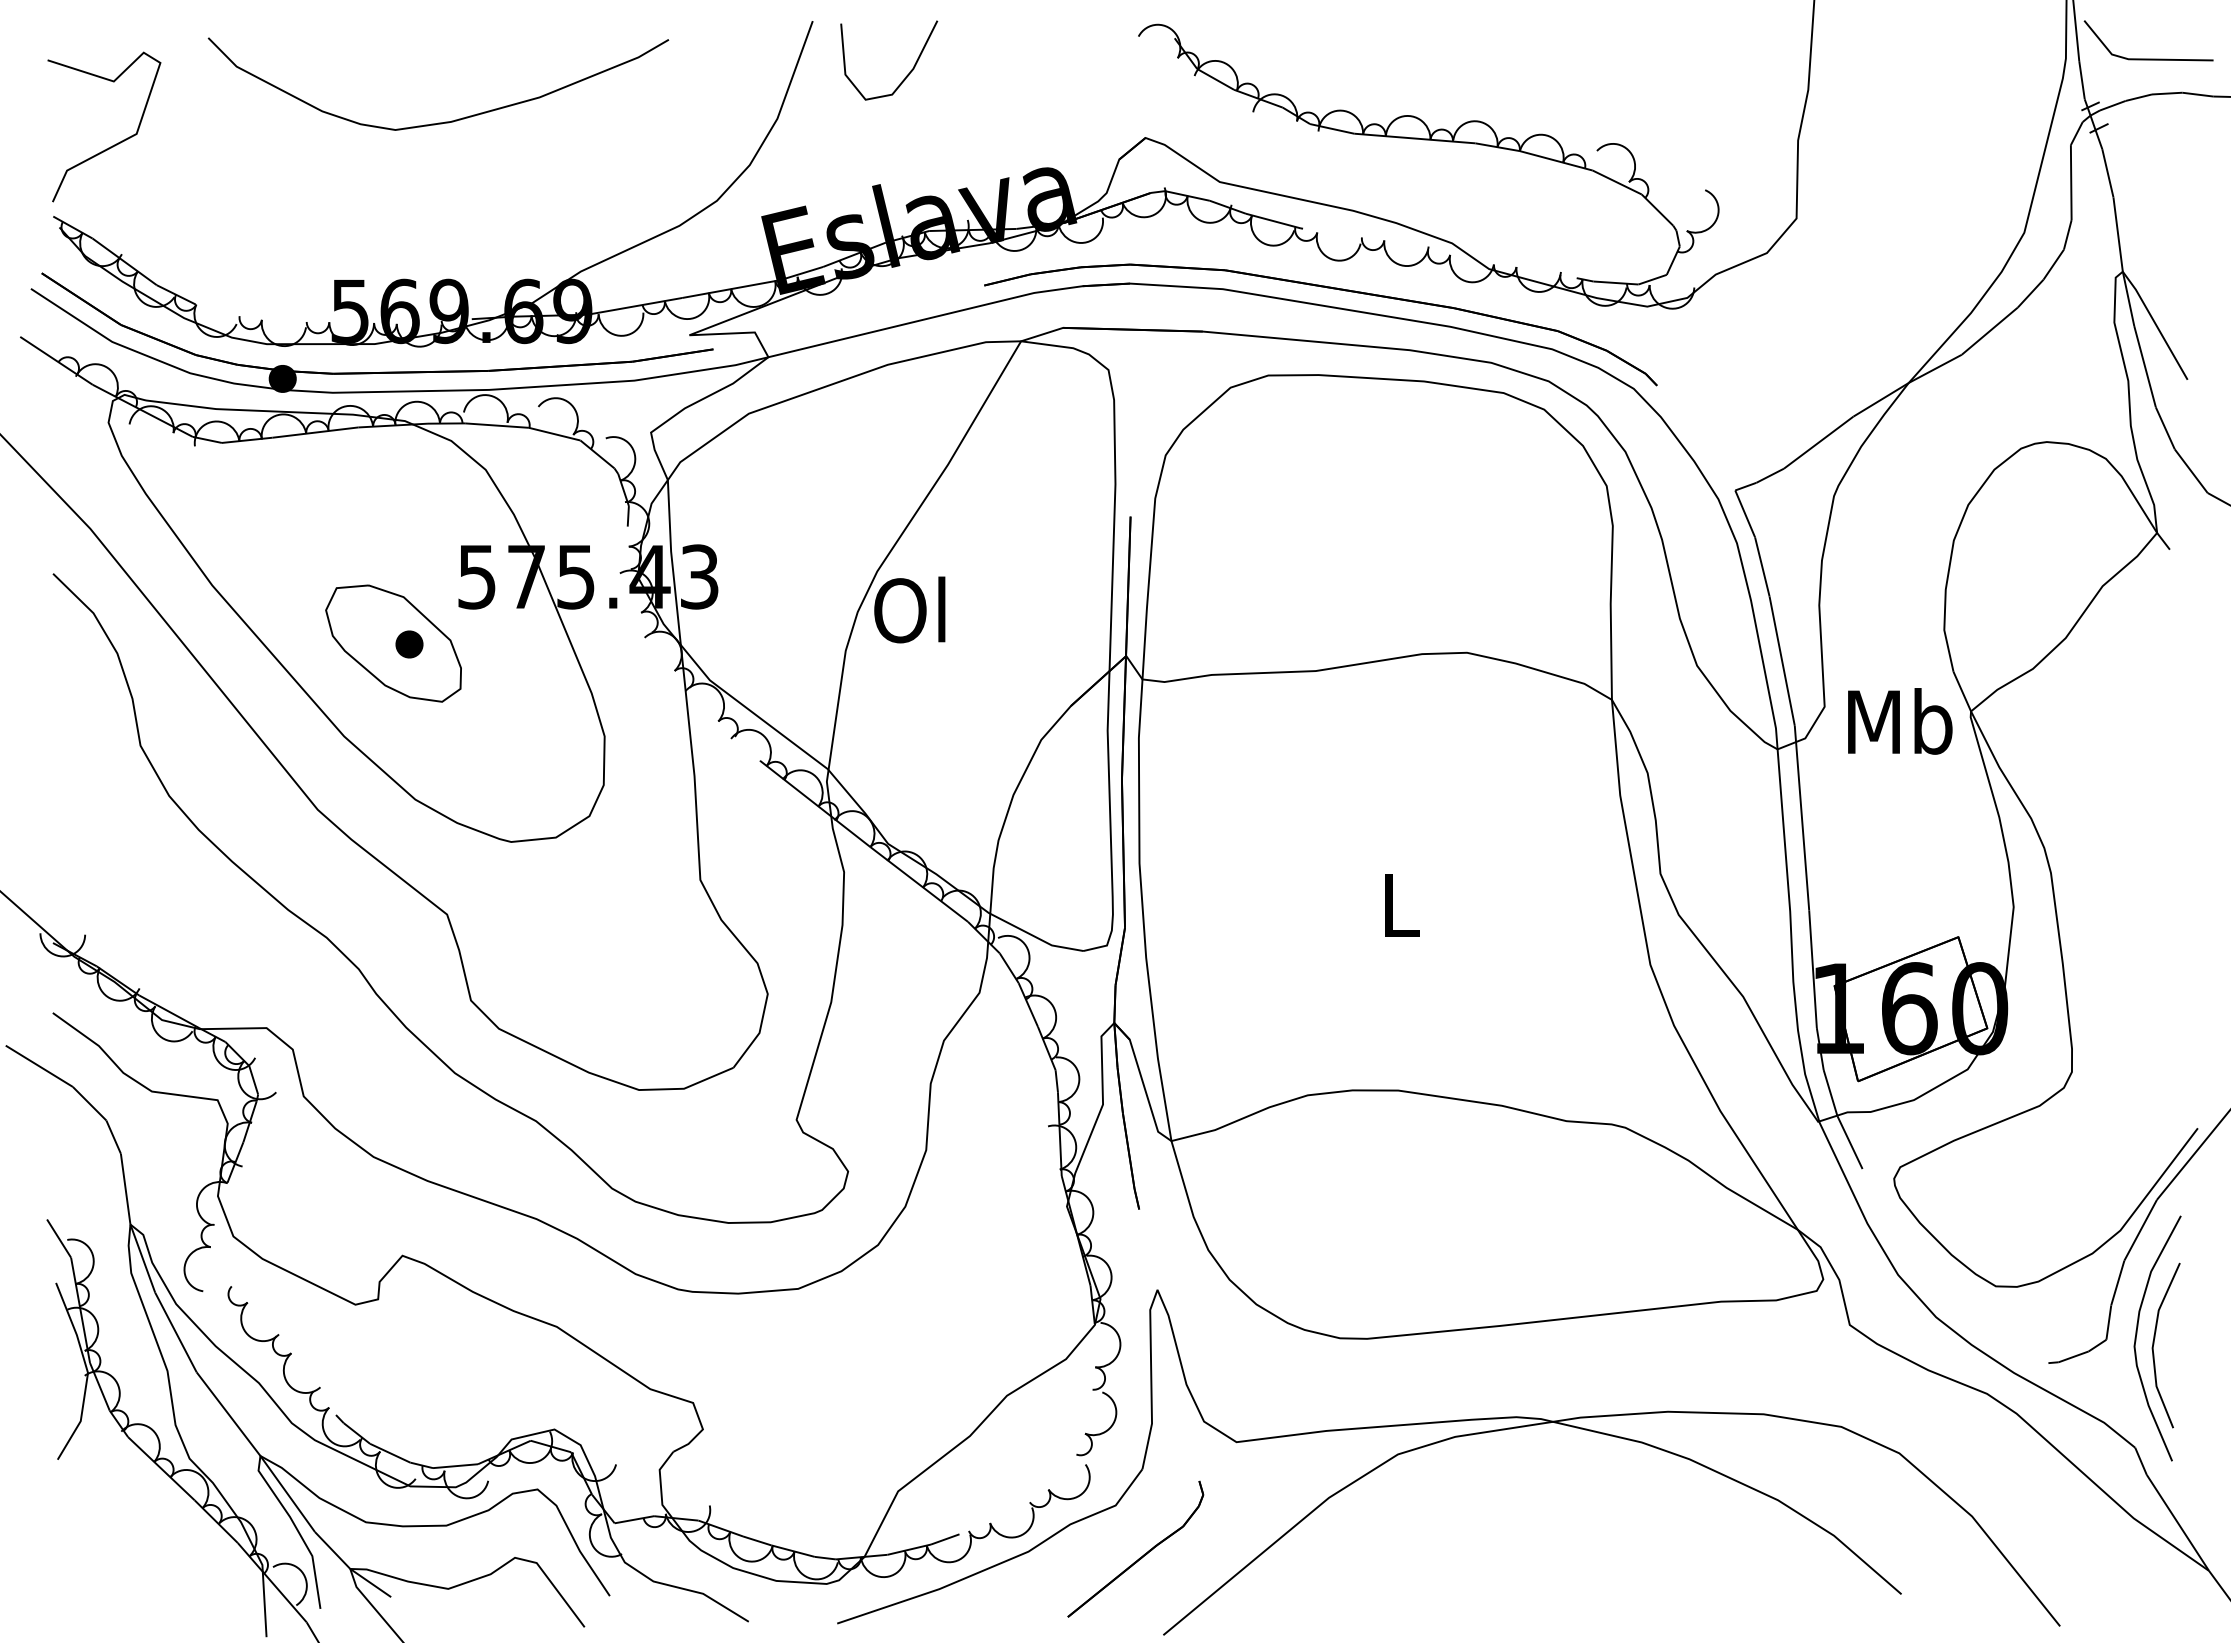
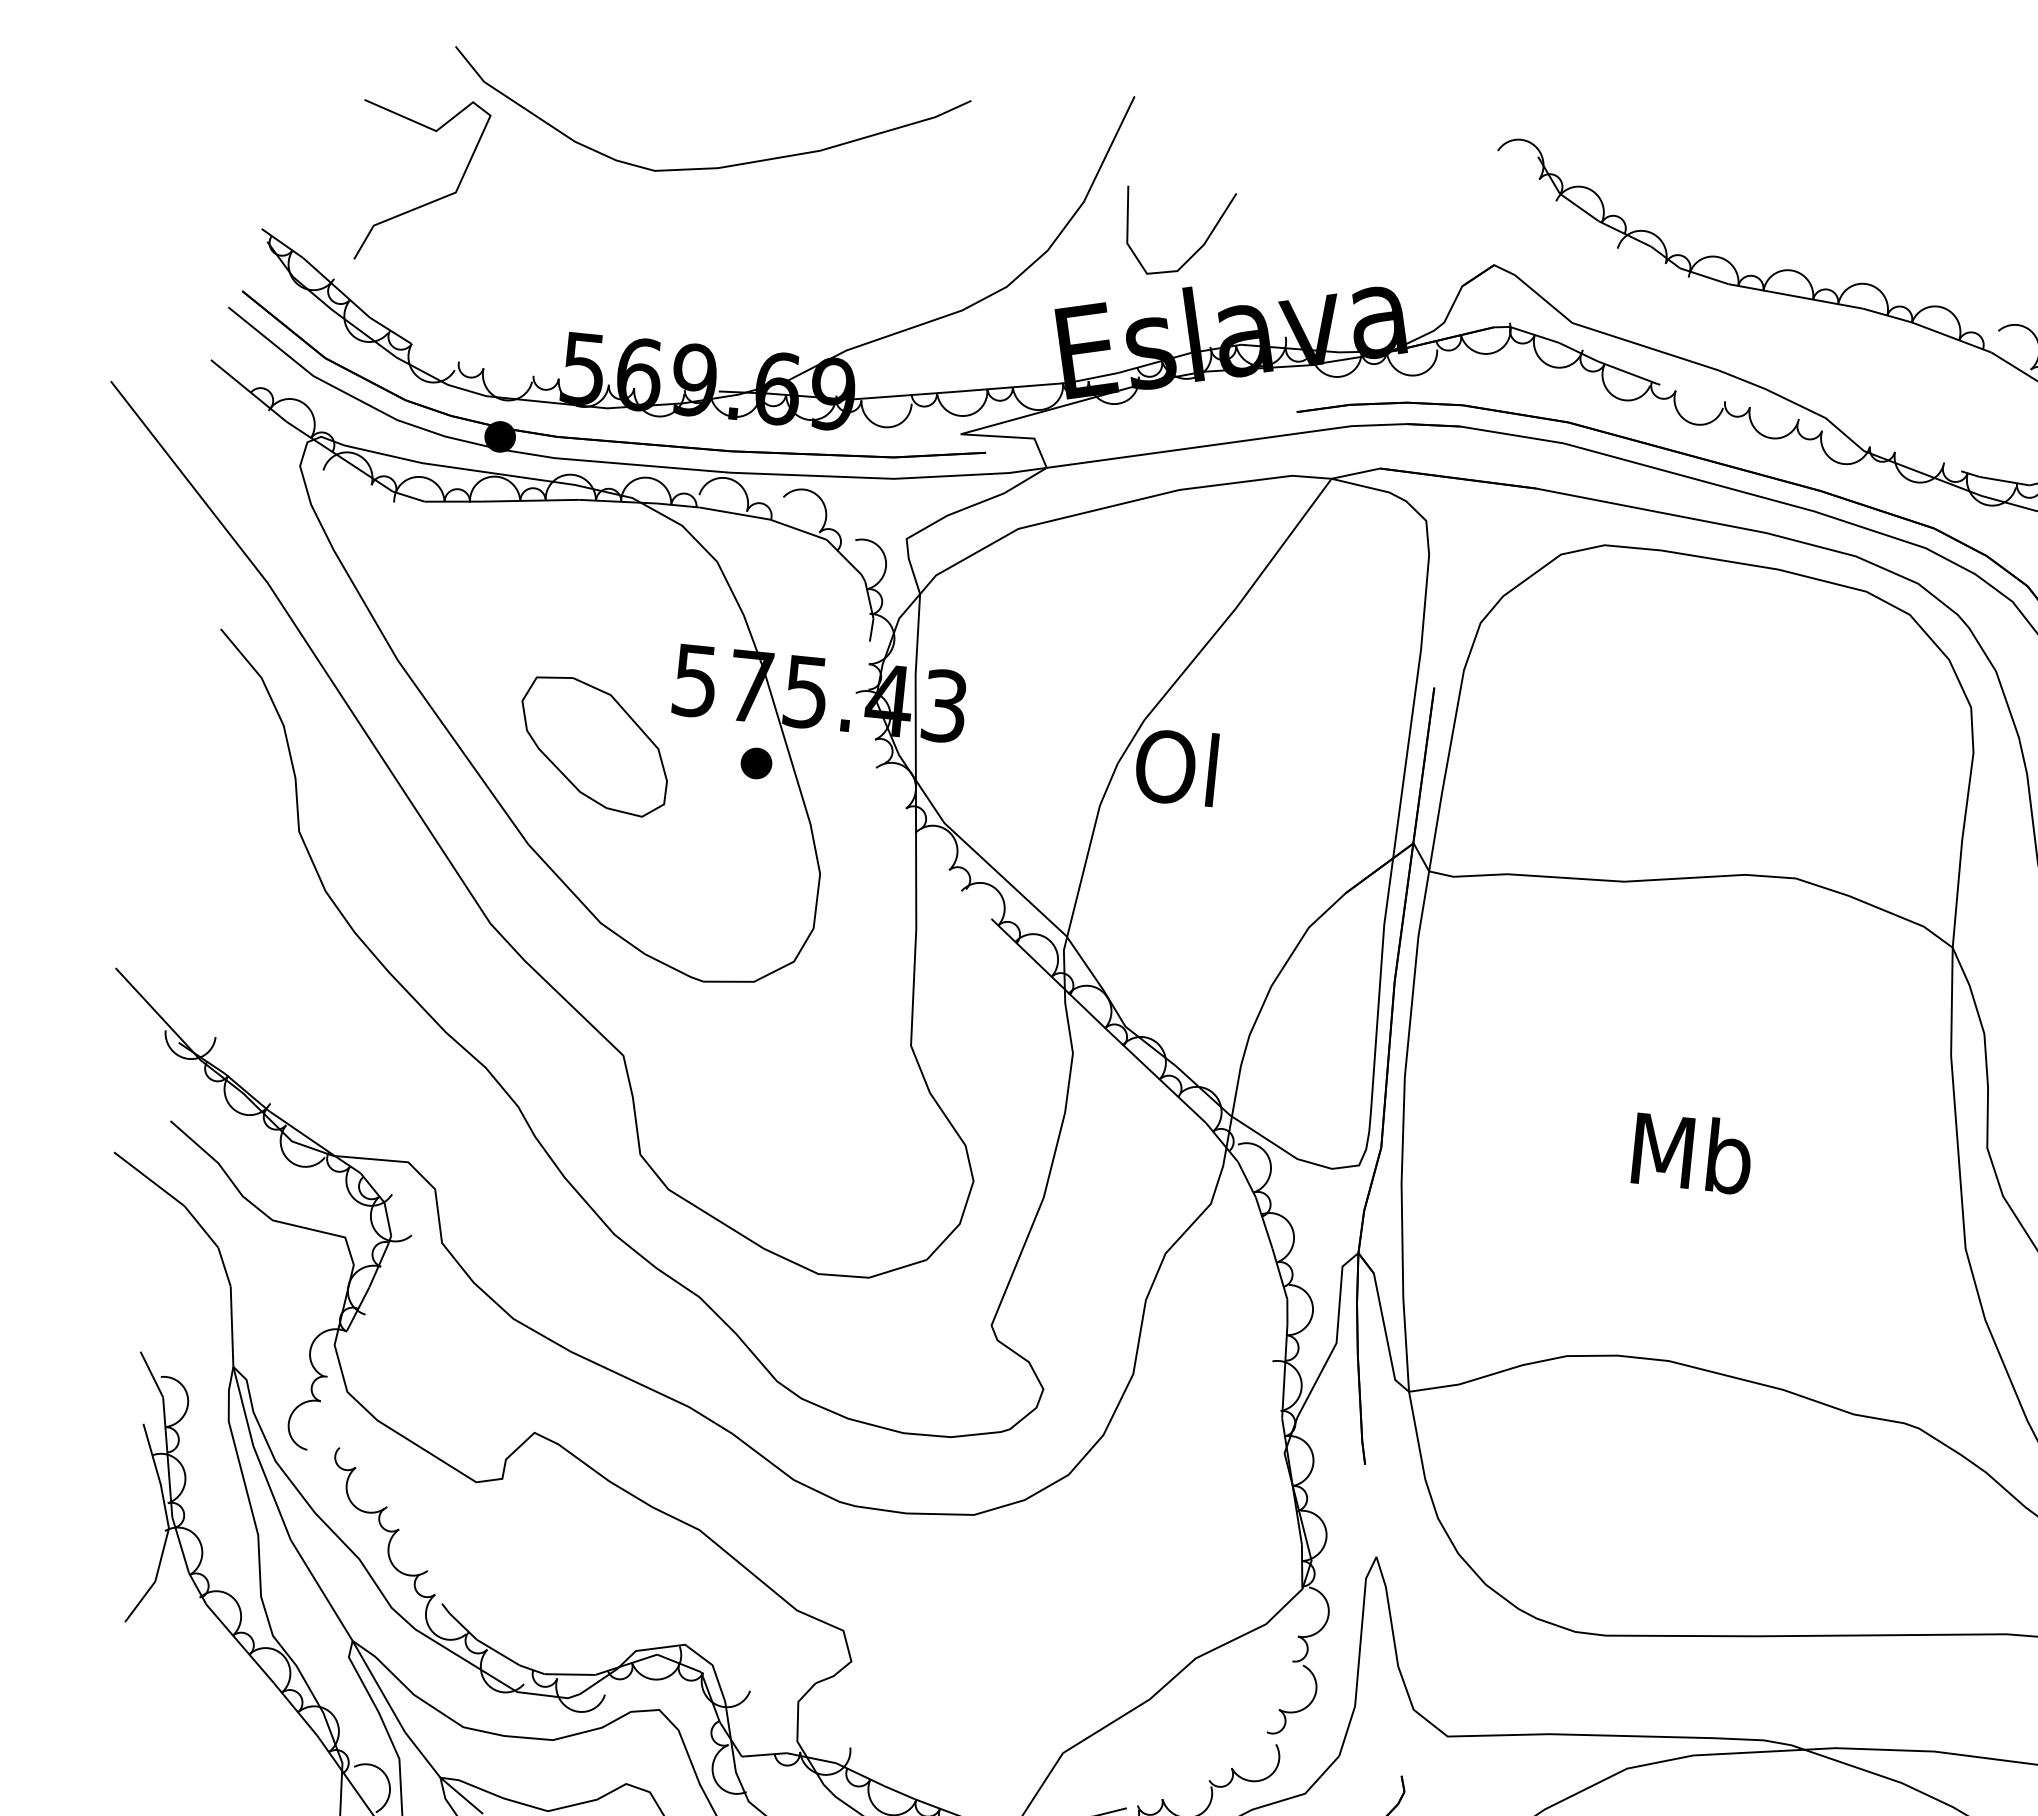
curve: (905, 76) -> (1194, 252), moved
curve: (114, 144) -> (429, 201), moved
part: (409, 644) -> (756, 763), moved
text: (1400, 904) -> (1692, 1152), L -> Mb

